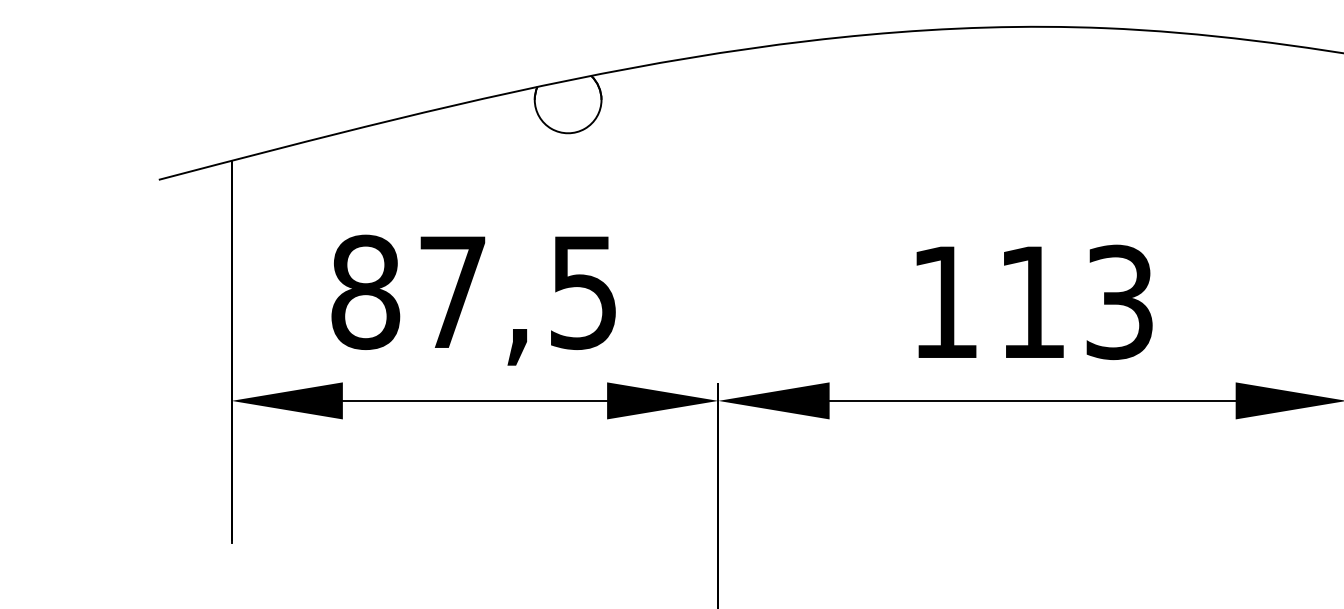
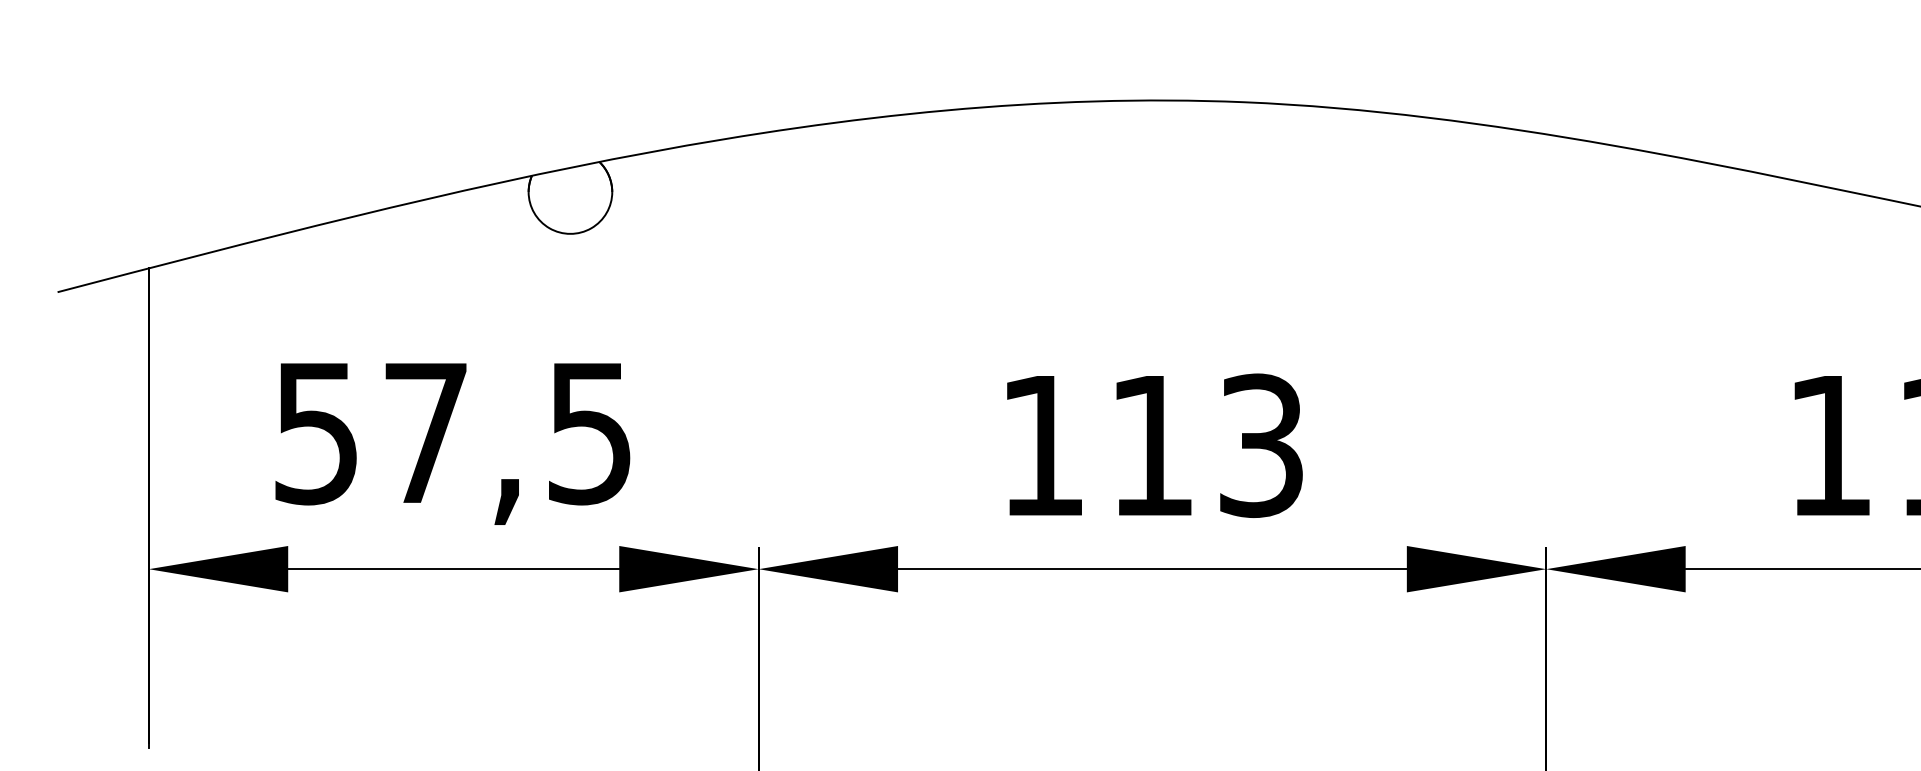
text: (365, 292) -> (316, 433), 87,5 -> 57,5

